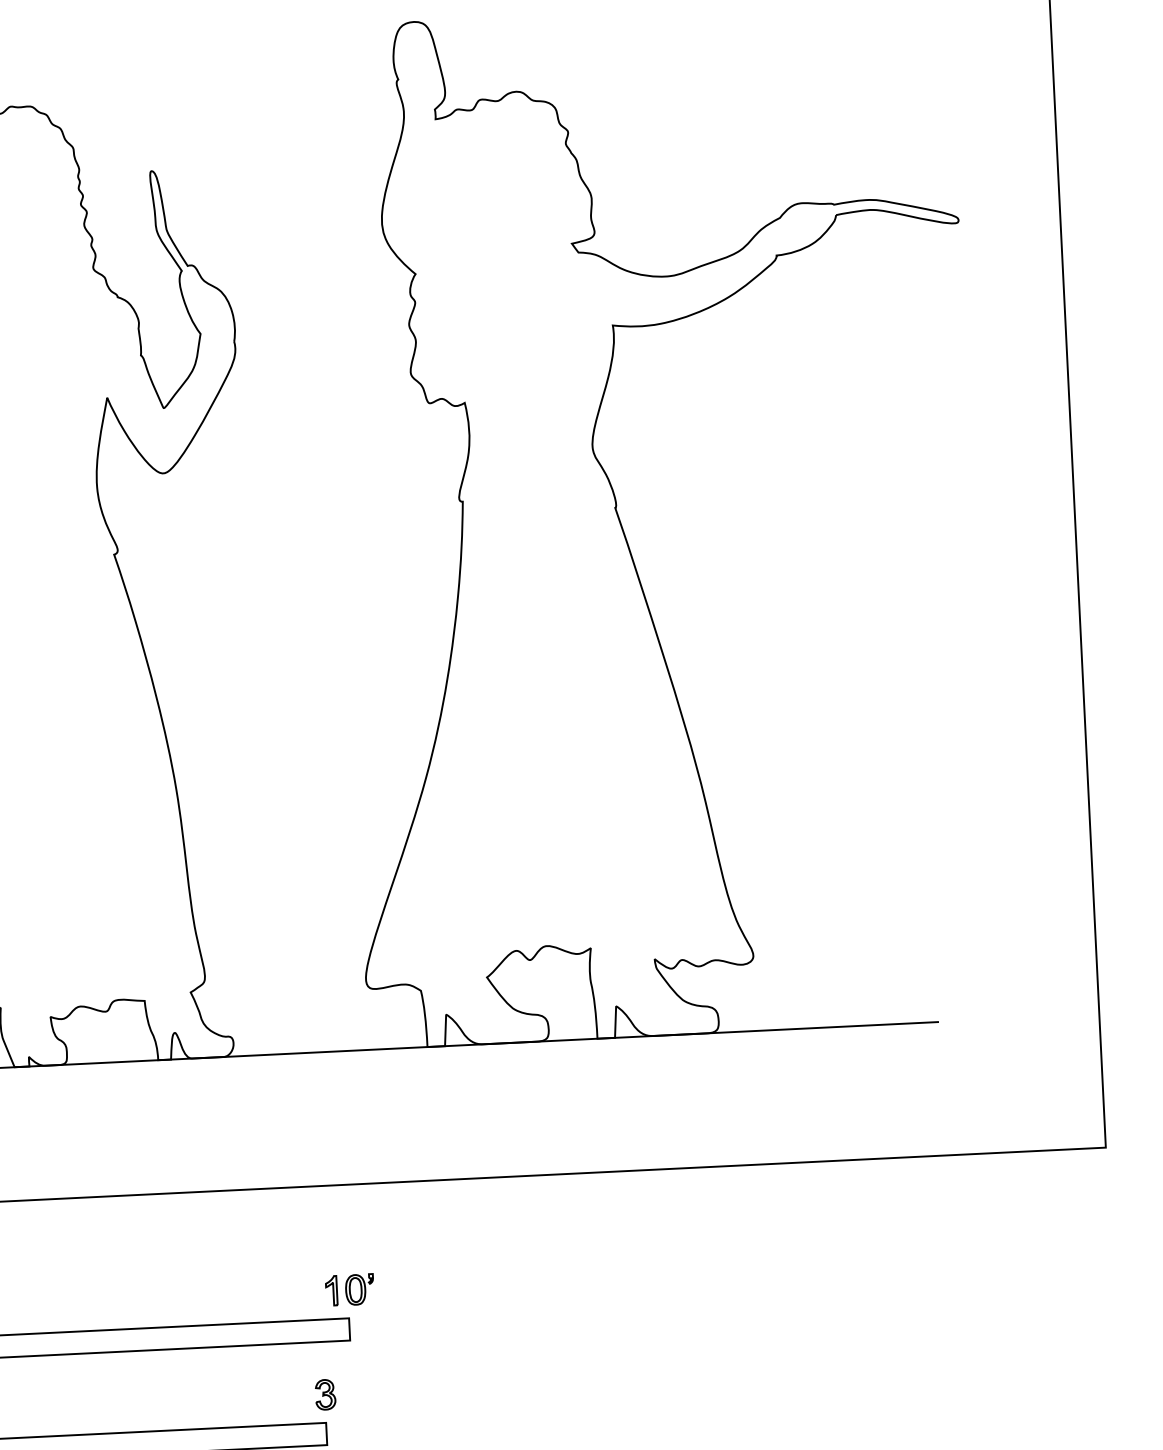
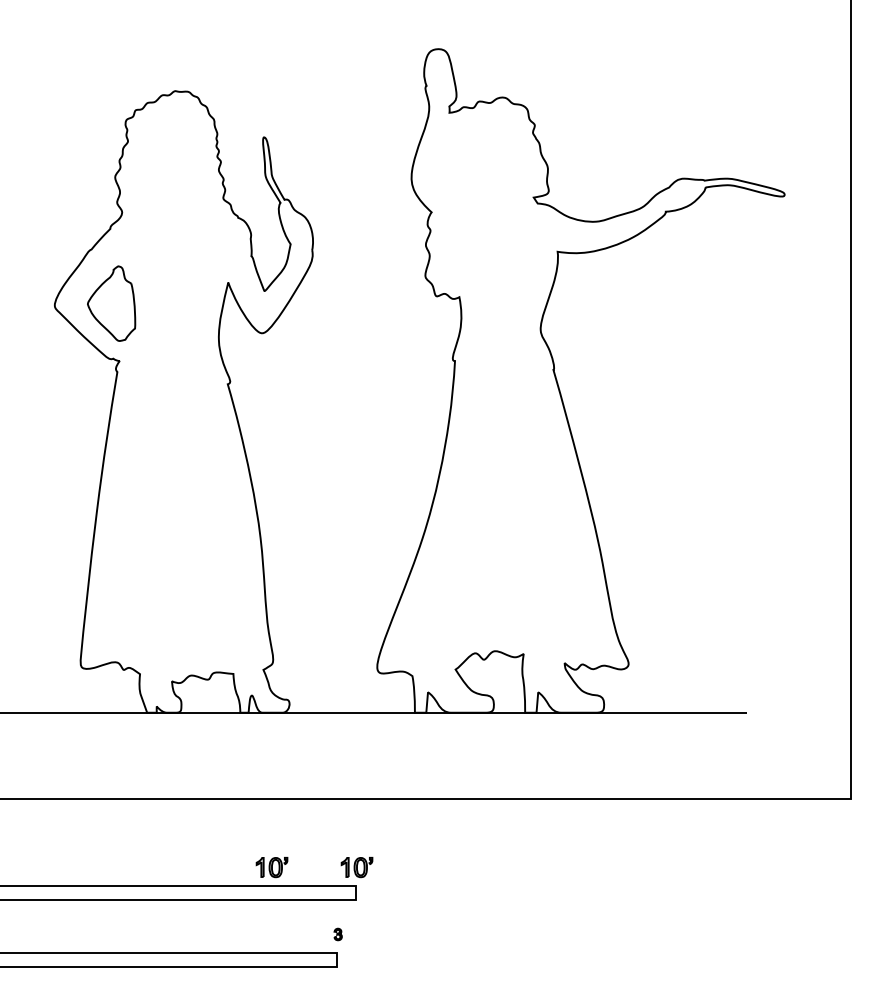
part: (218, 1296) -> (271, 867), added
part: (326, 1394) -> (338, 934), size x0.6

